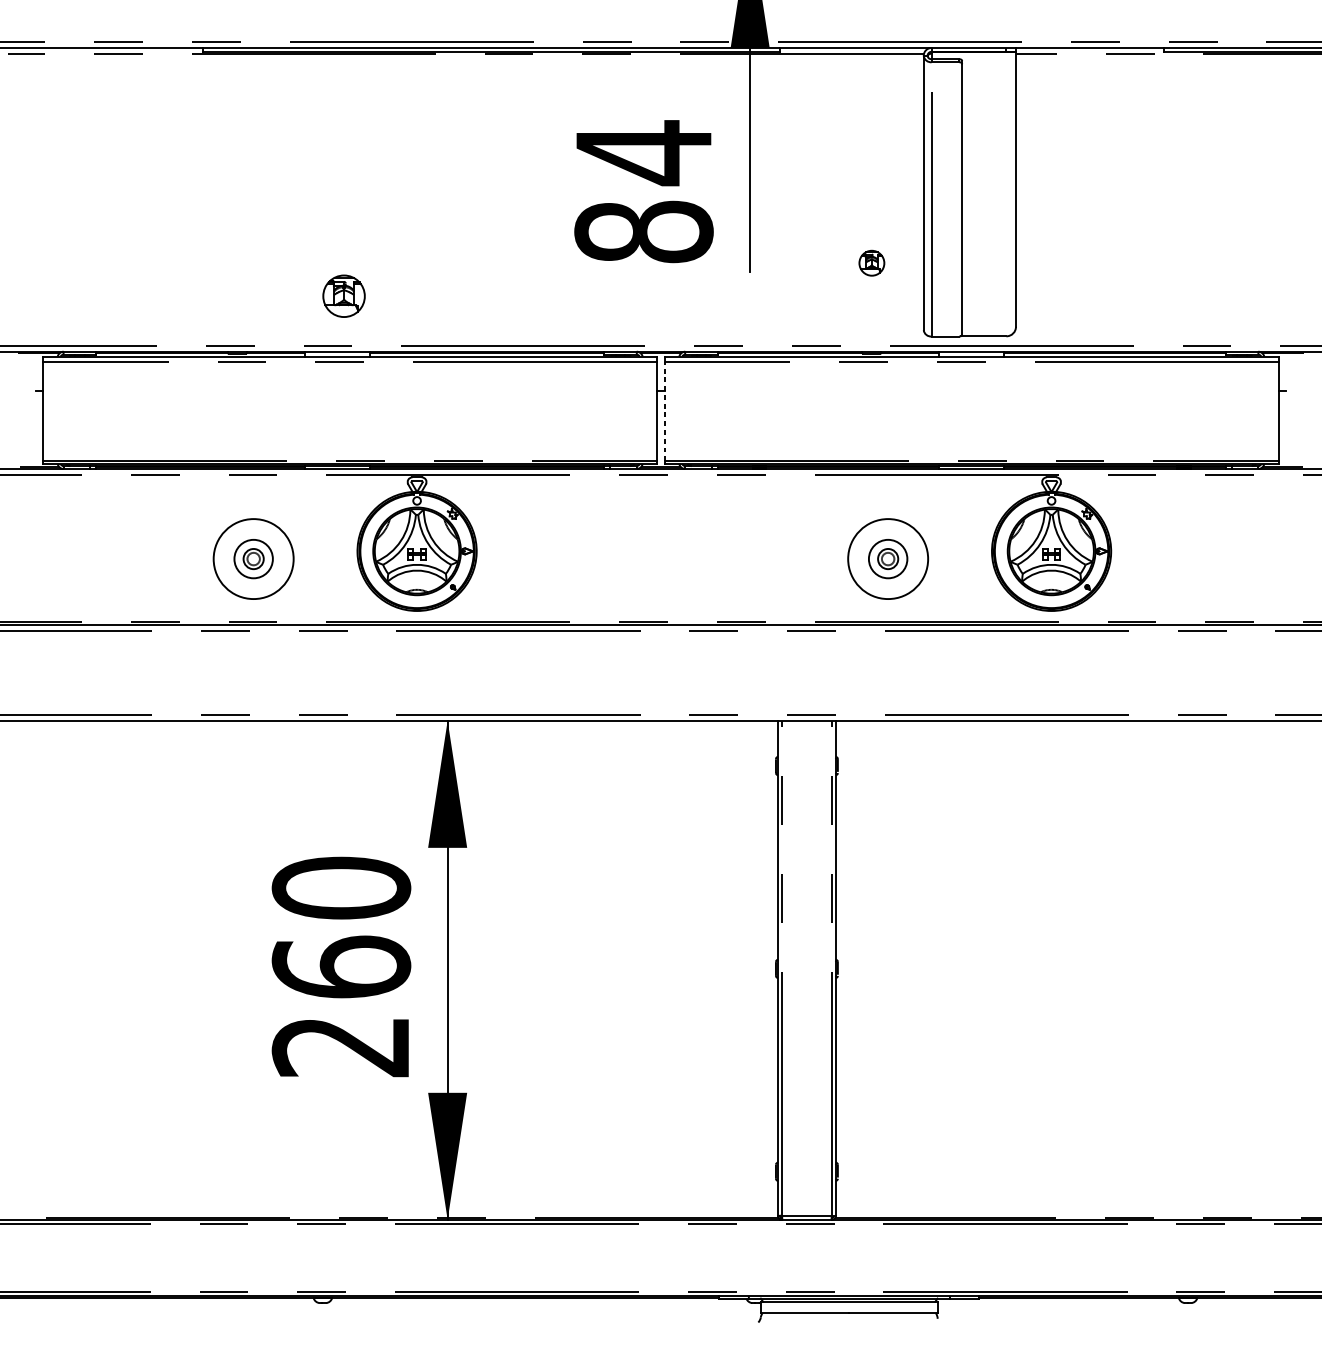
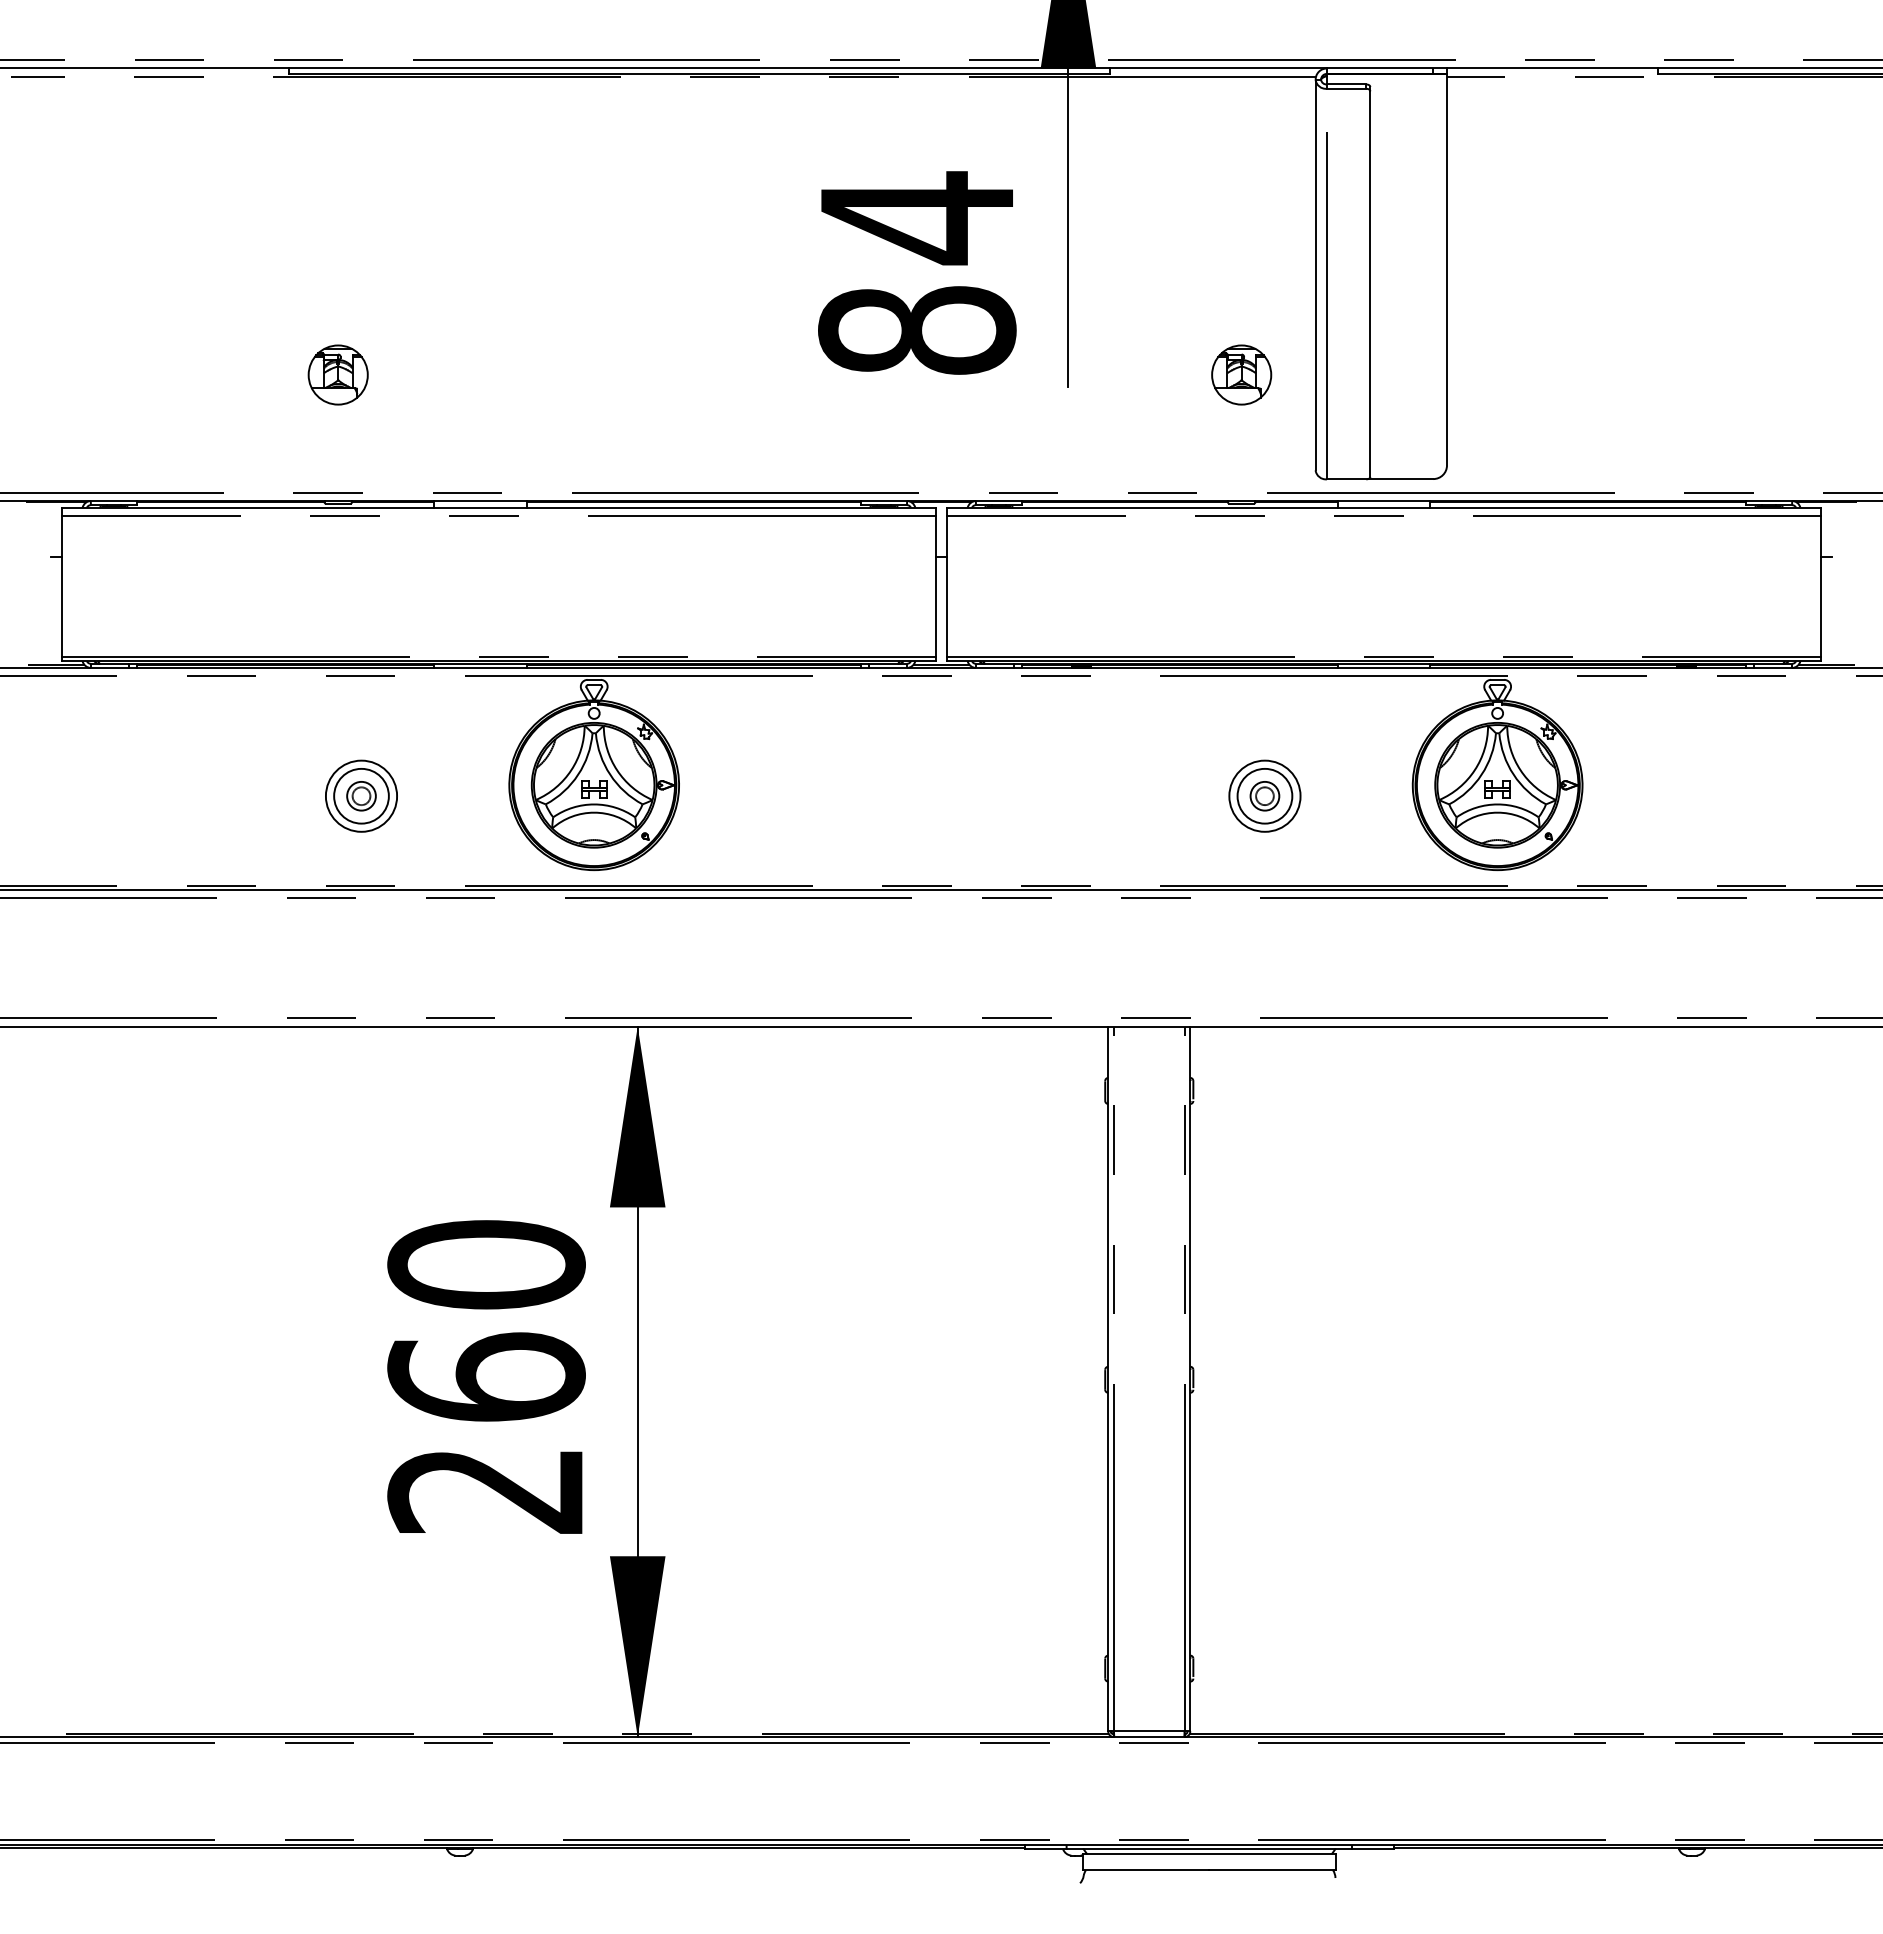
part: (871, 262) -> (1241, 374), size x1.67
part: (343, 295) -> (337, 374), moved
line: (664, 411) -> (946, 585), dashed -> solid
circle: (253, 558) -> (361, 795), size x0.62
circle: (887, 558) -> (1264, 795), size x0.62

